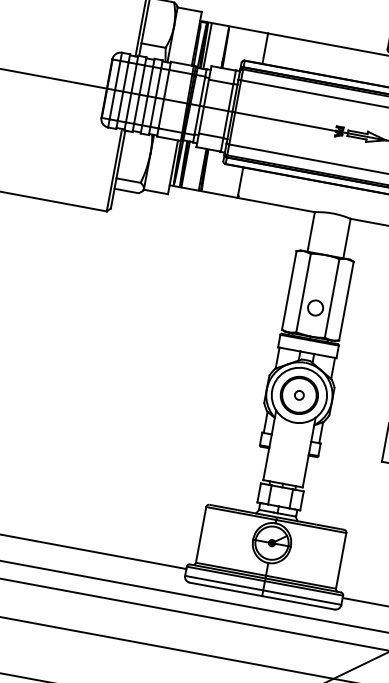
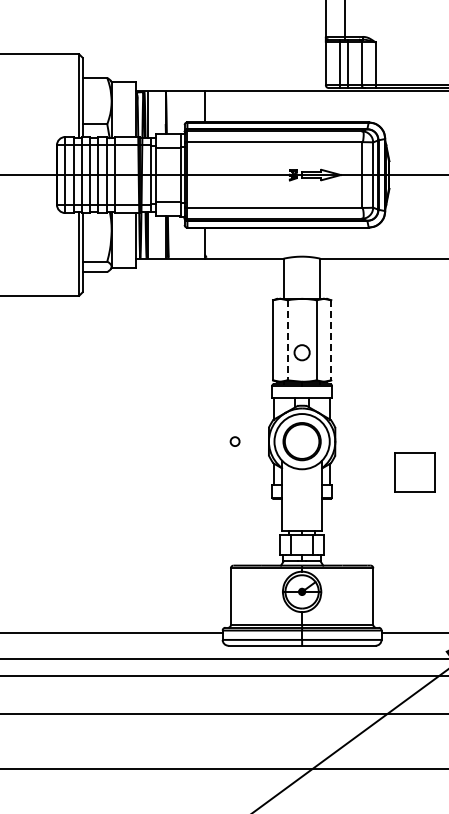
line: (303, 293) -> (287, 340), solid -> dashed
line: (346, 301) -> (331, 340), solid -> dashed
circle: (298, 395) -> (234, 441), moved

